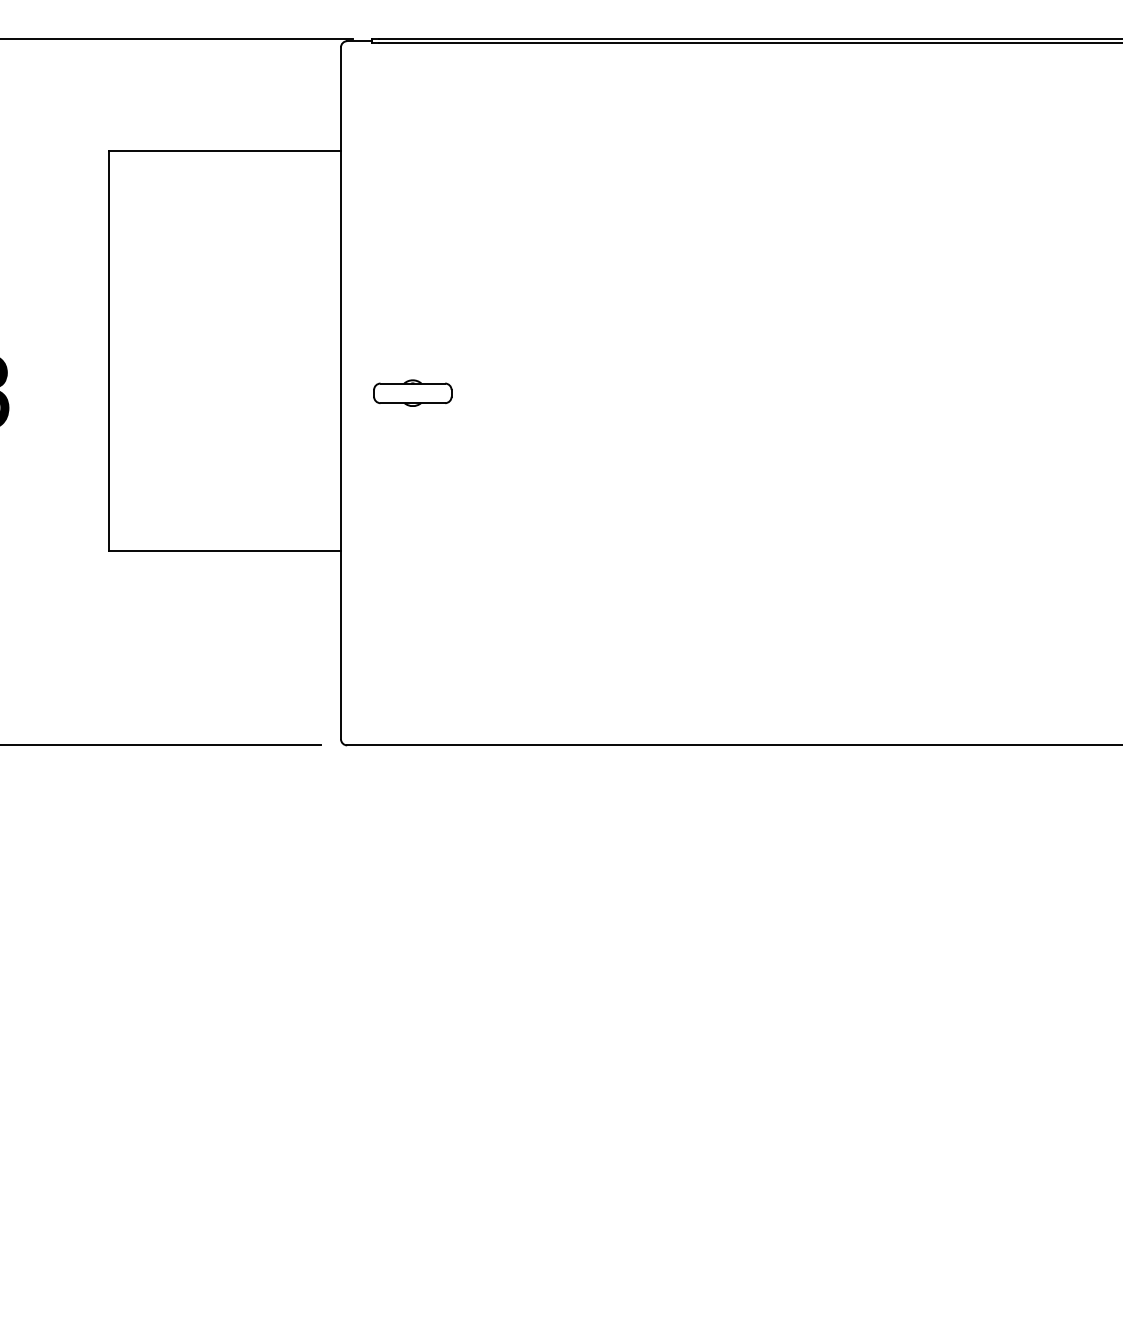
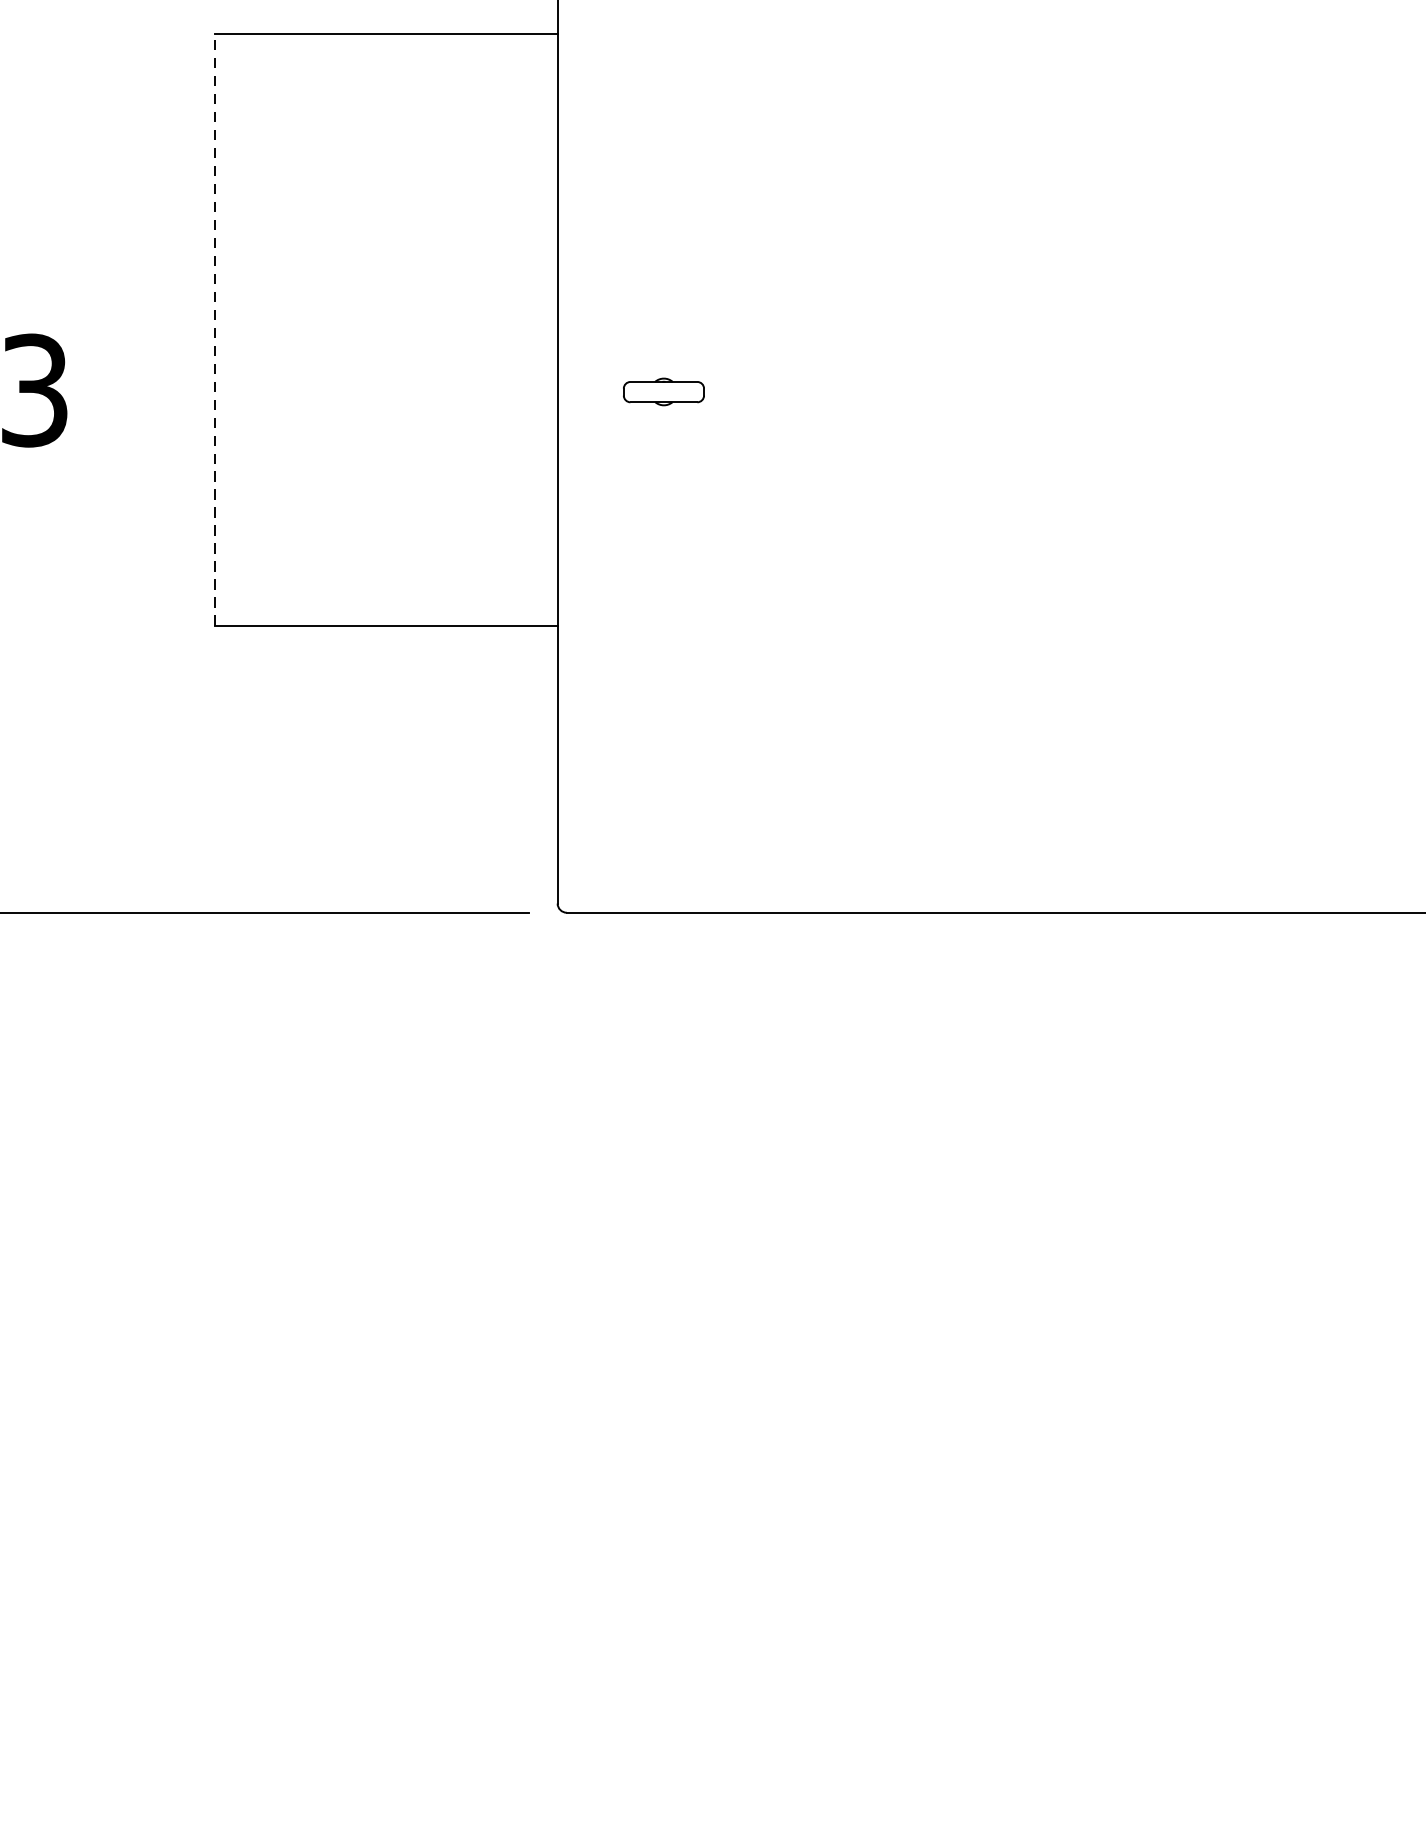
line: (109, 350) -> (215, 328), solid -> dashed
part: (412, 392) -> (663, 390), size x0.7

